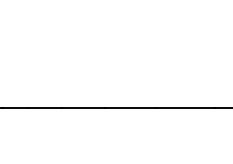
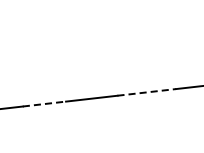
line: (84, 108) -> (45, 104), solid -> dashed
line: (185, 108) -> (146, 92), solid -> dashed

